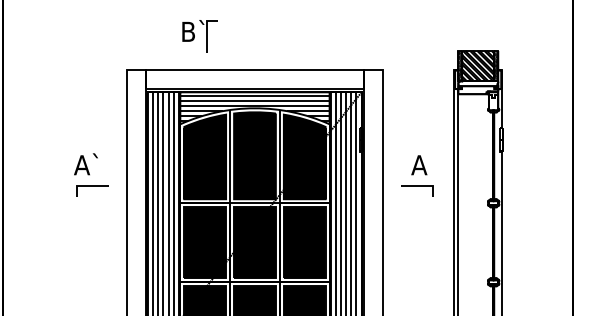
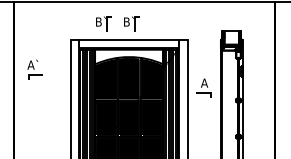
part: (259, 34) -> (131, 23), added
hatch: (478, 65) -> (231, 37), removed
hatch: (255, 109) -> (129, 57), removed
part: (89, 174) -> (34, 69), moved

